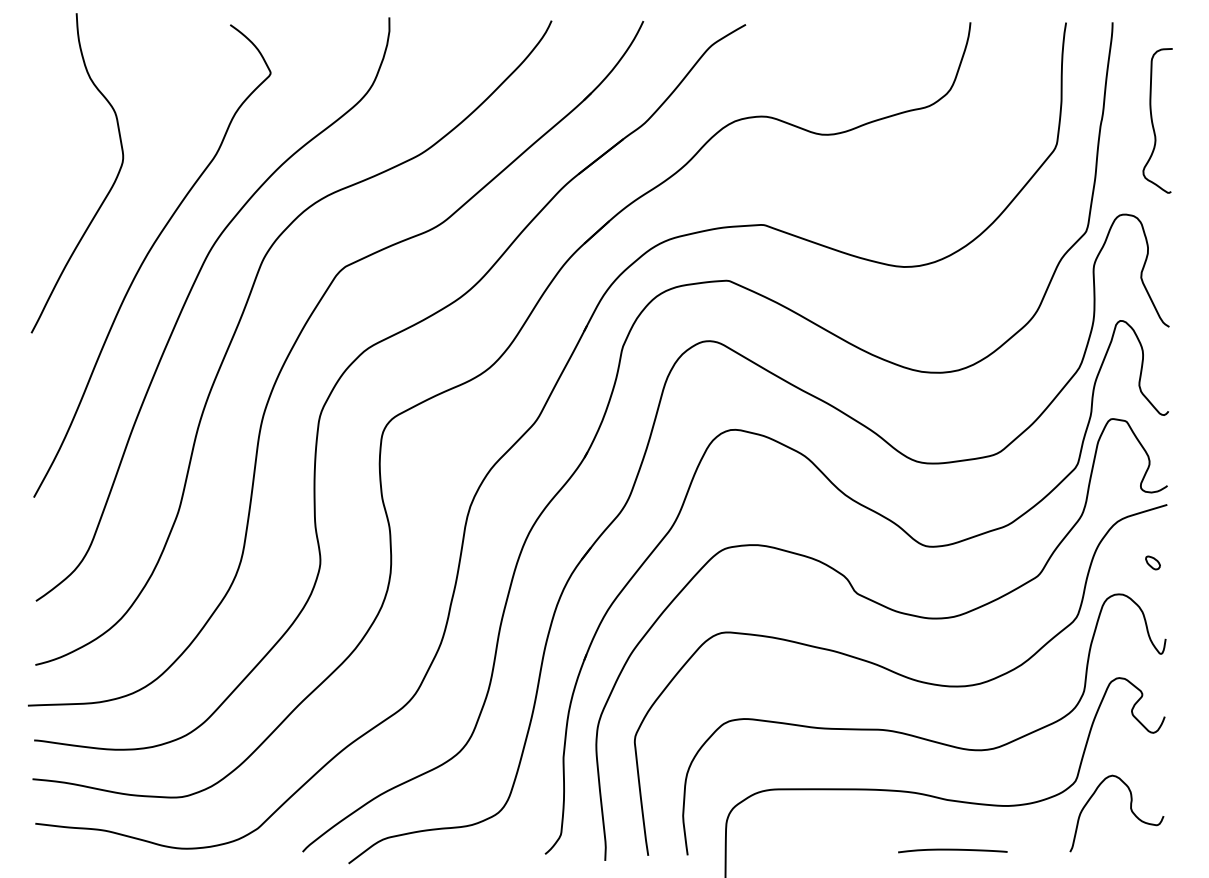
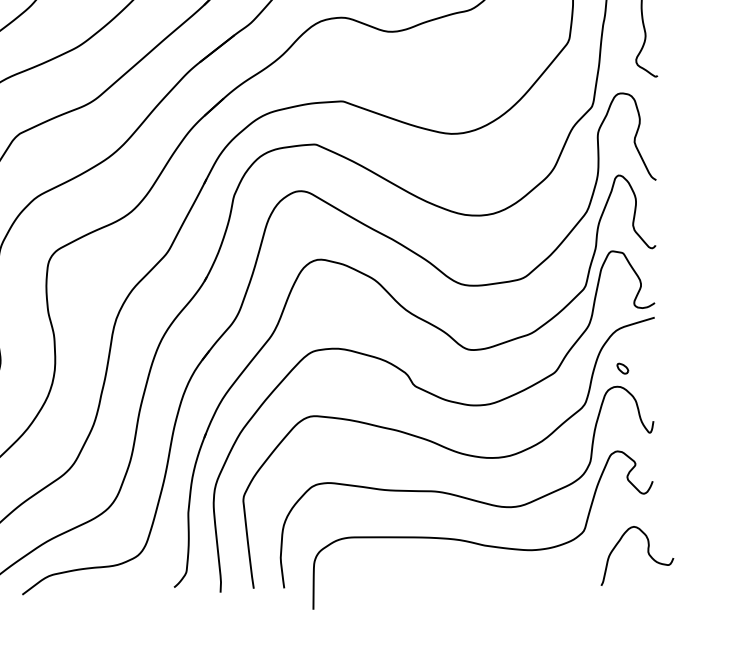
part: (1152, 562) -> (622, 368), moved
curve: (1130, 810) -> (647, 553), moved
curve: (952, 850) -> (488, 584), removed

